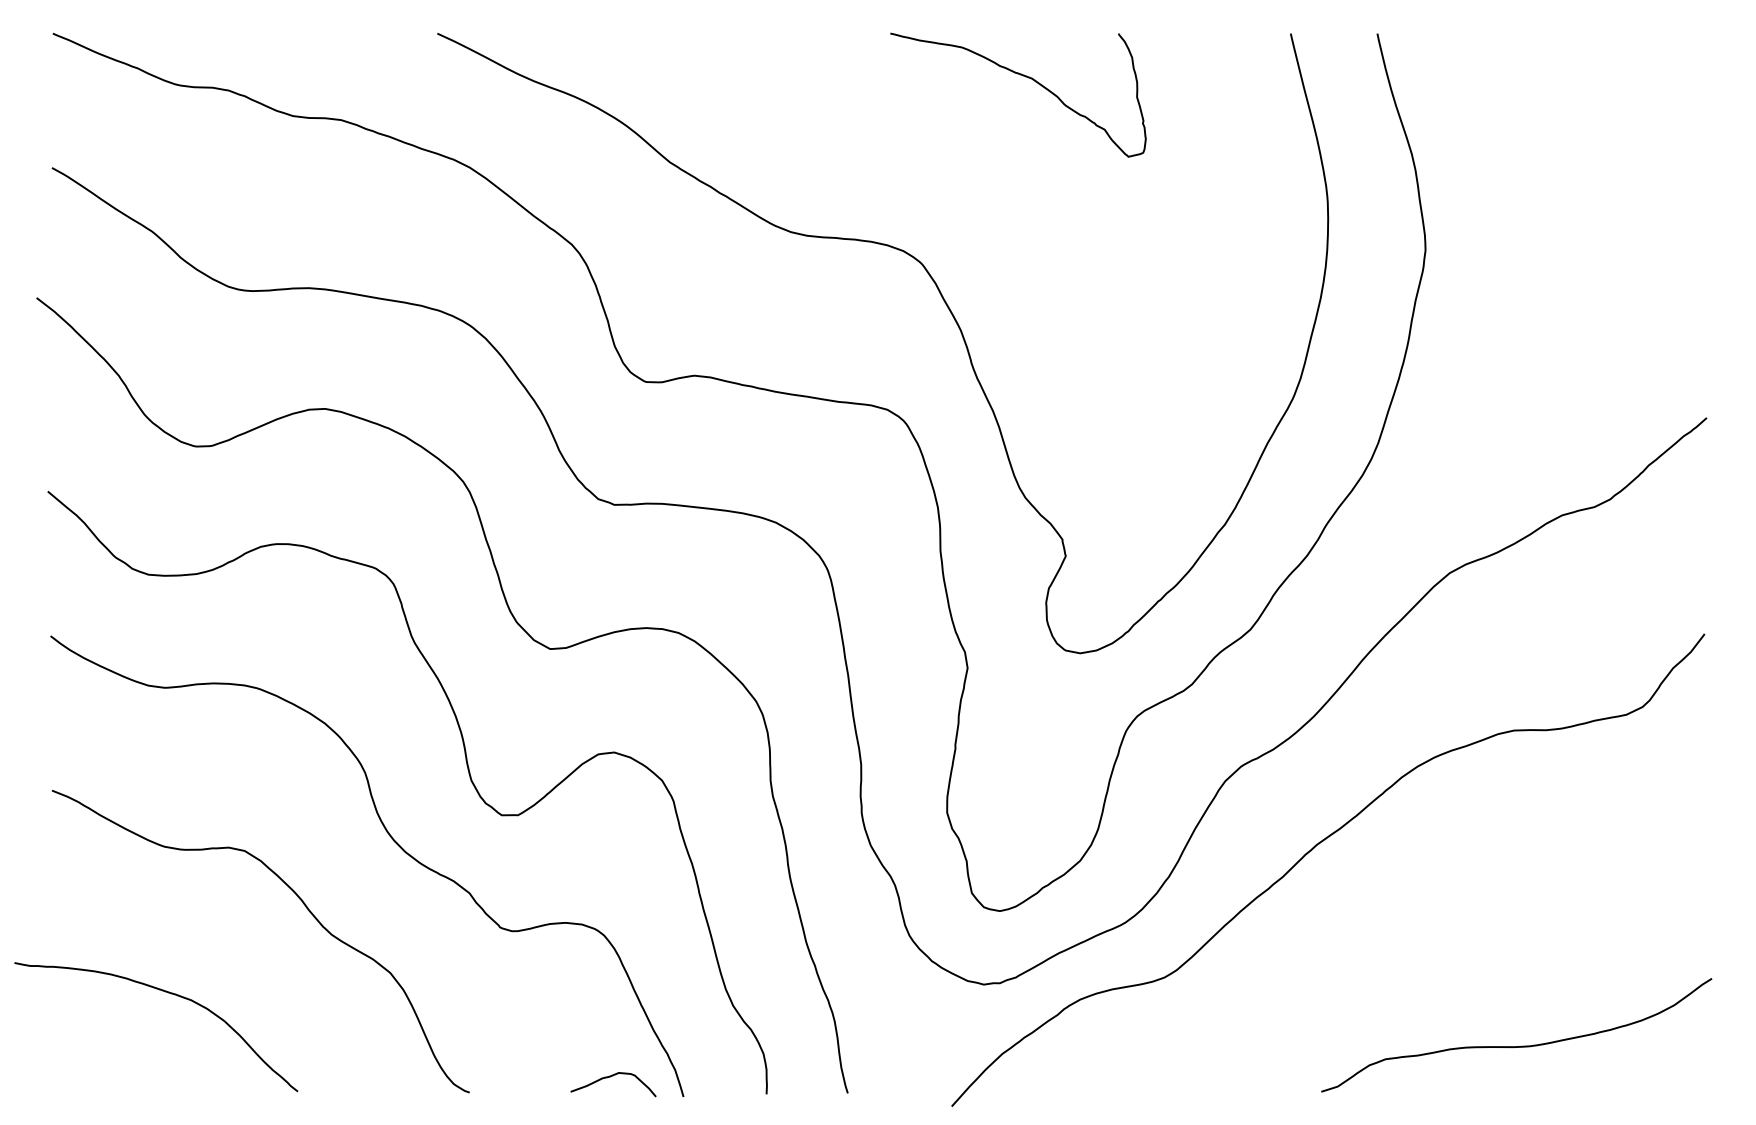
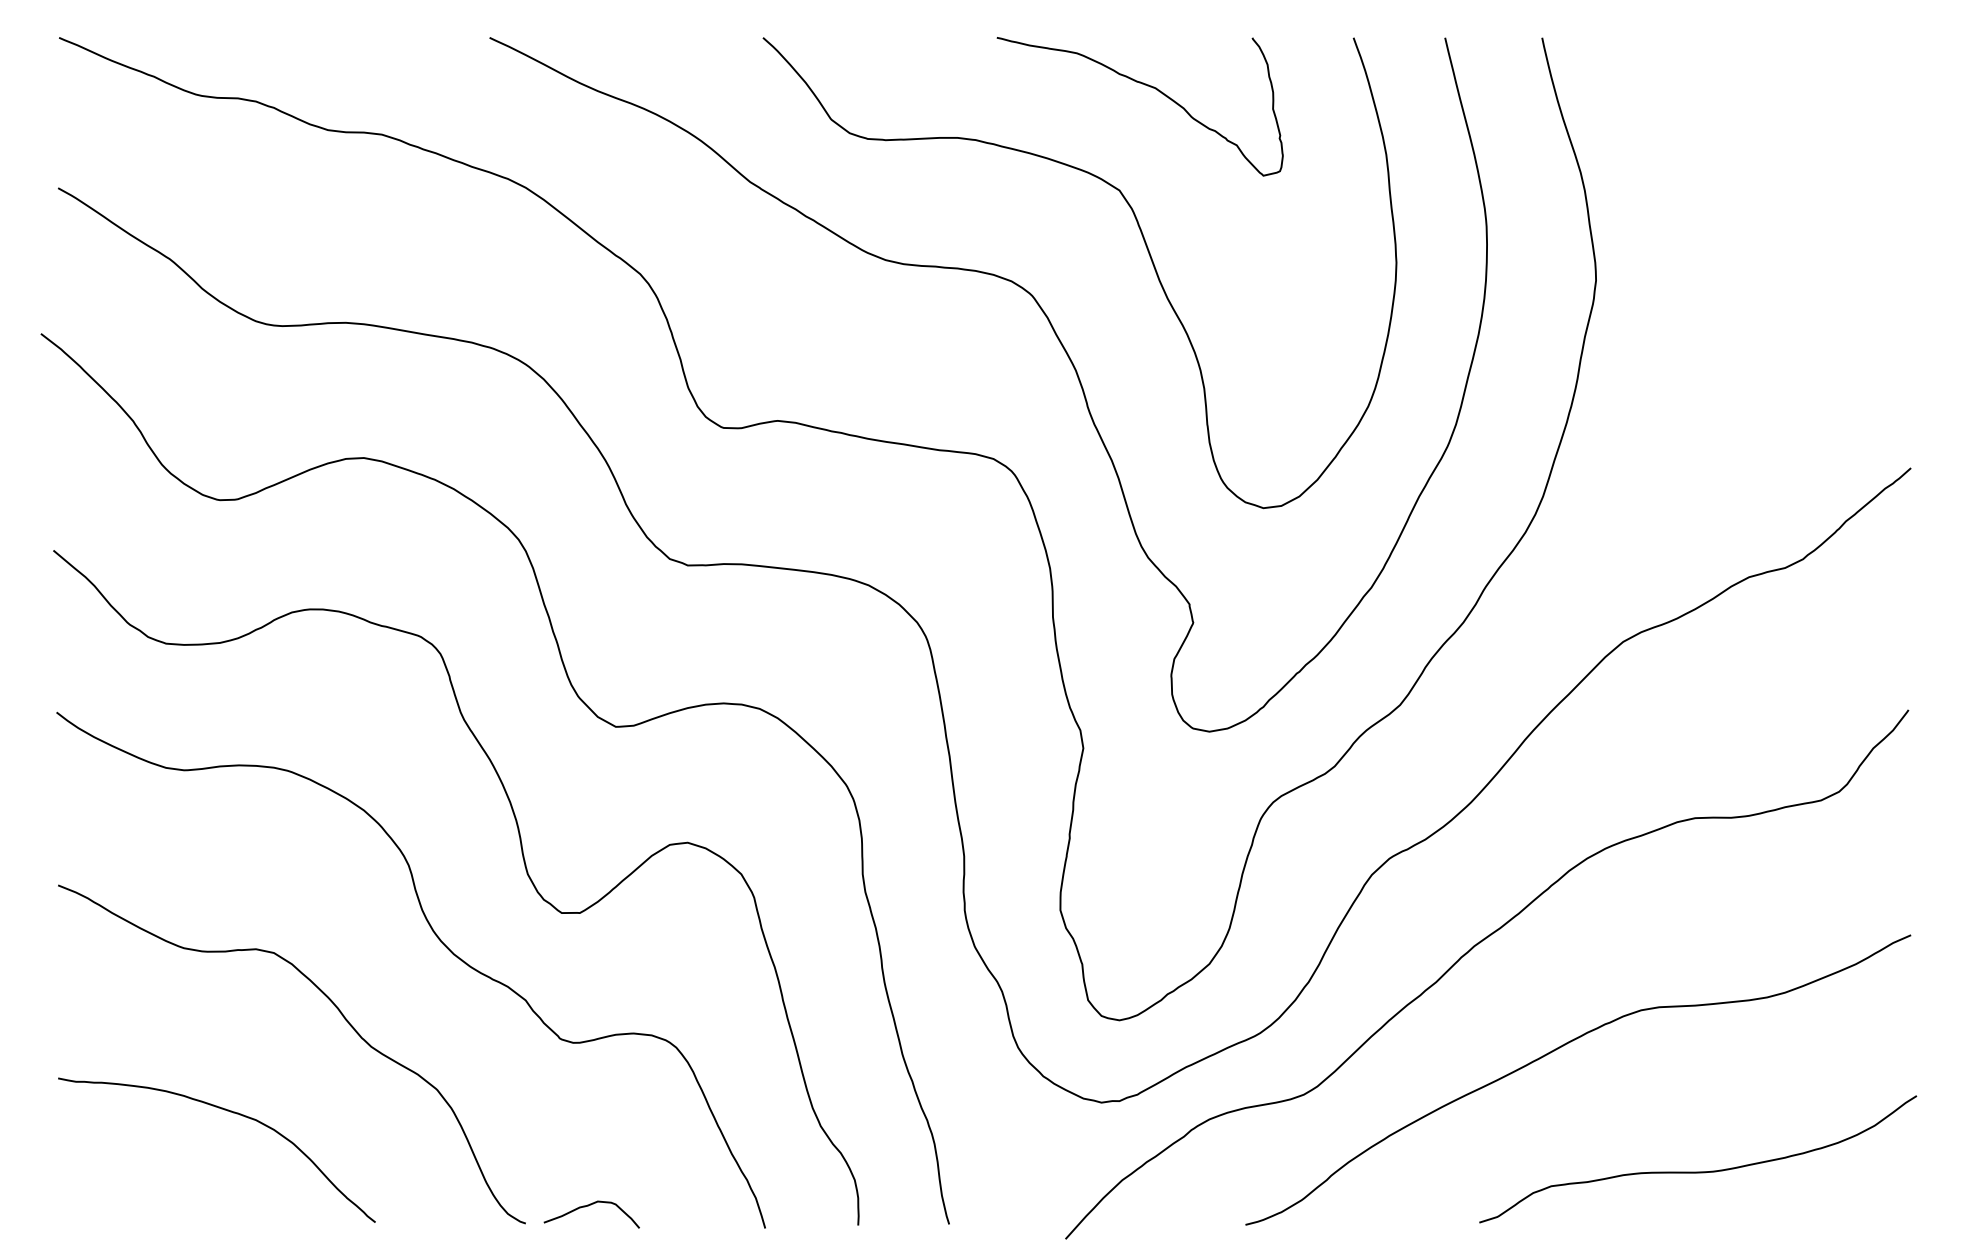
curve: (1023, 219) -> (1145, 246), added
curve: (1391, 937) -> (1558, 1049), added
curve: (165, 992) -> (227, 1111), moved
curve: (610, 1077) -> (588, 1206), moved

